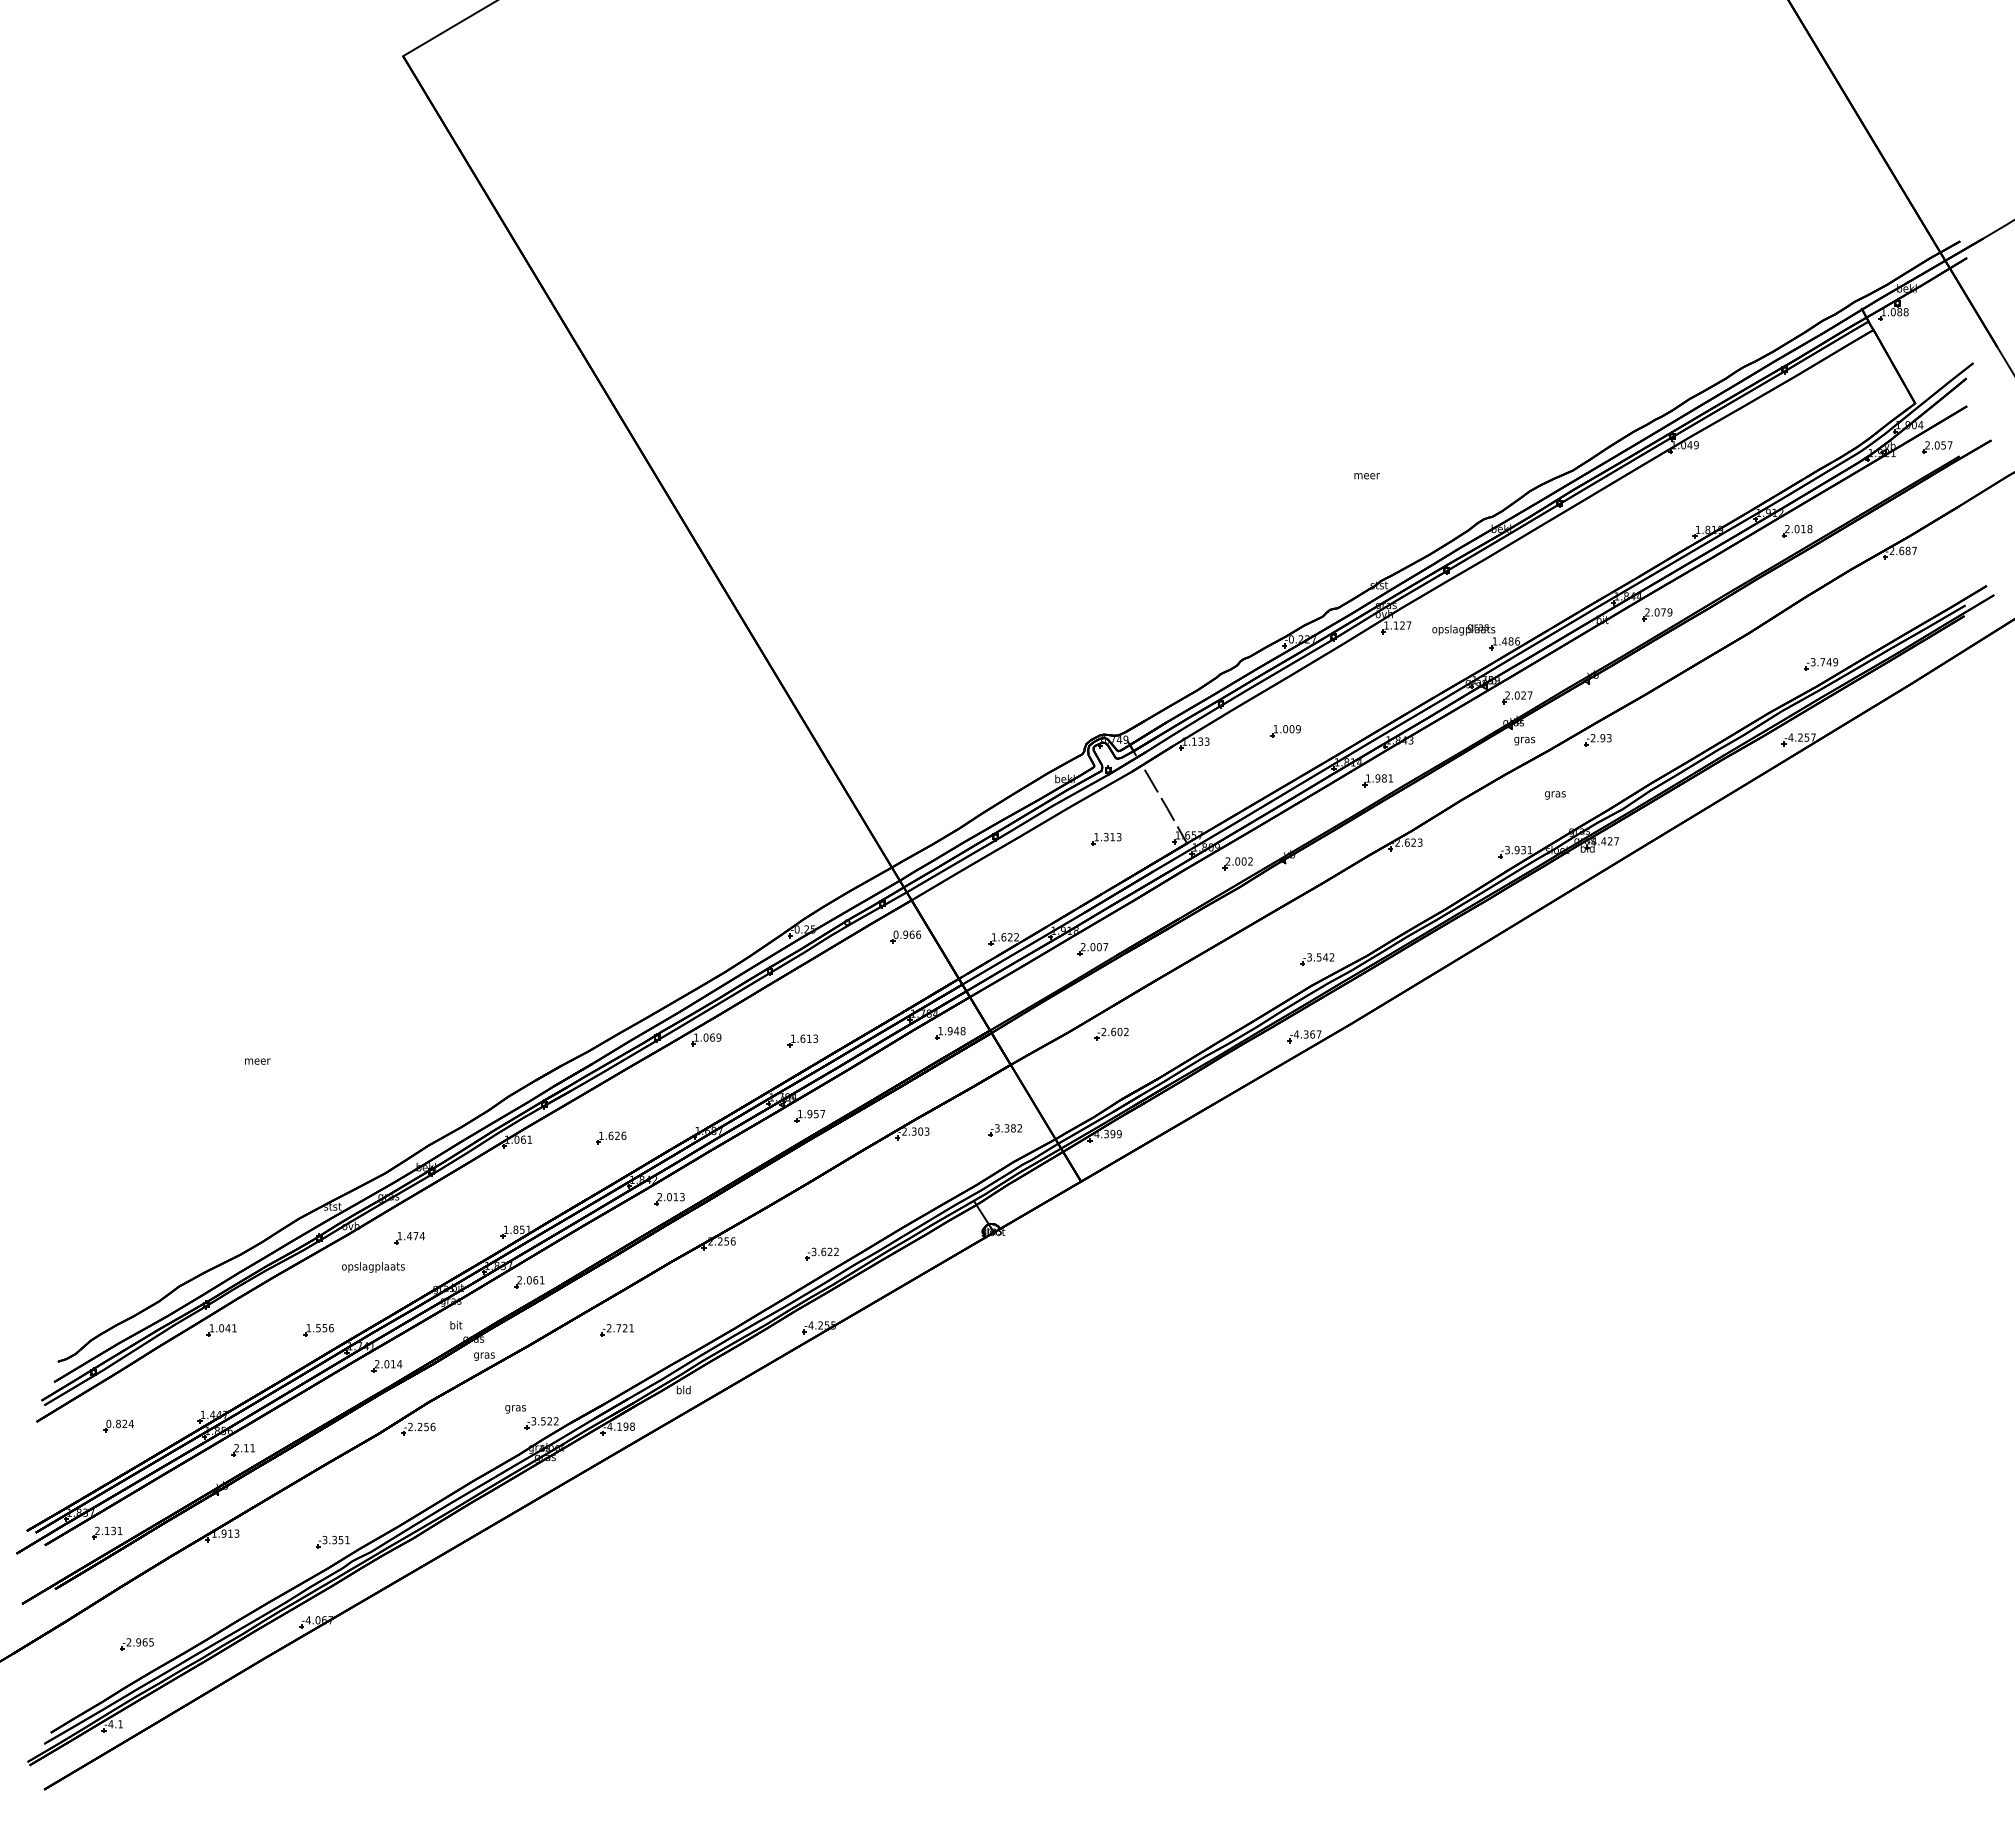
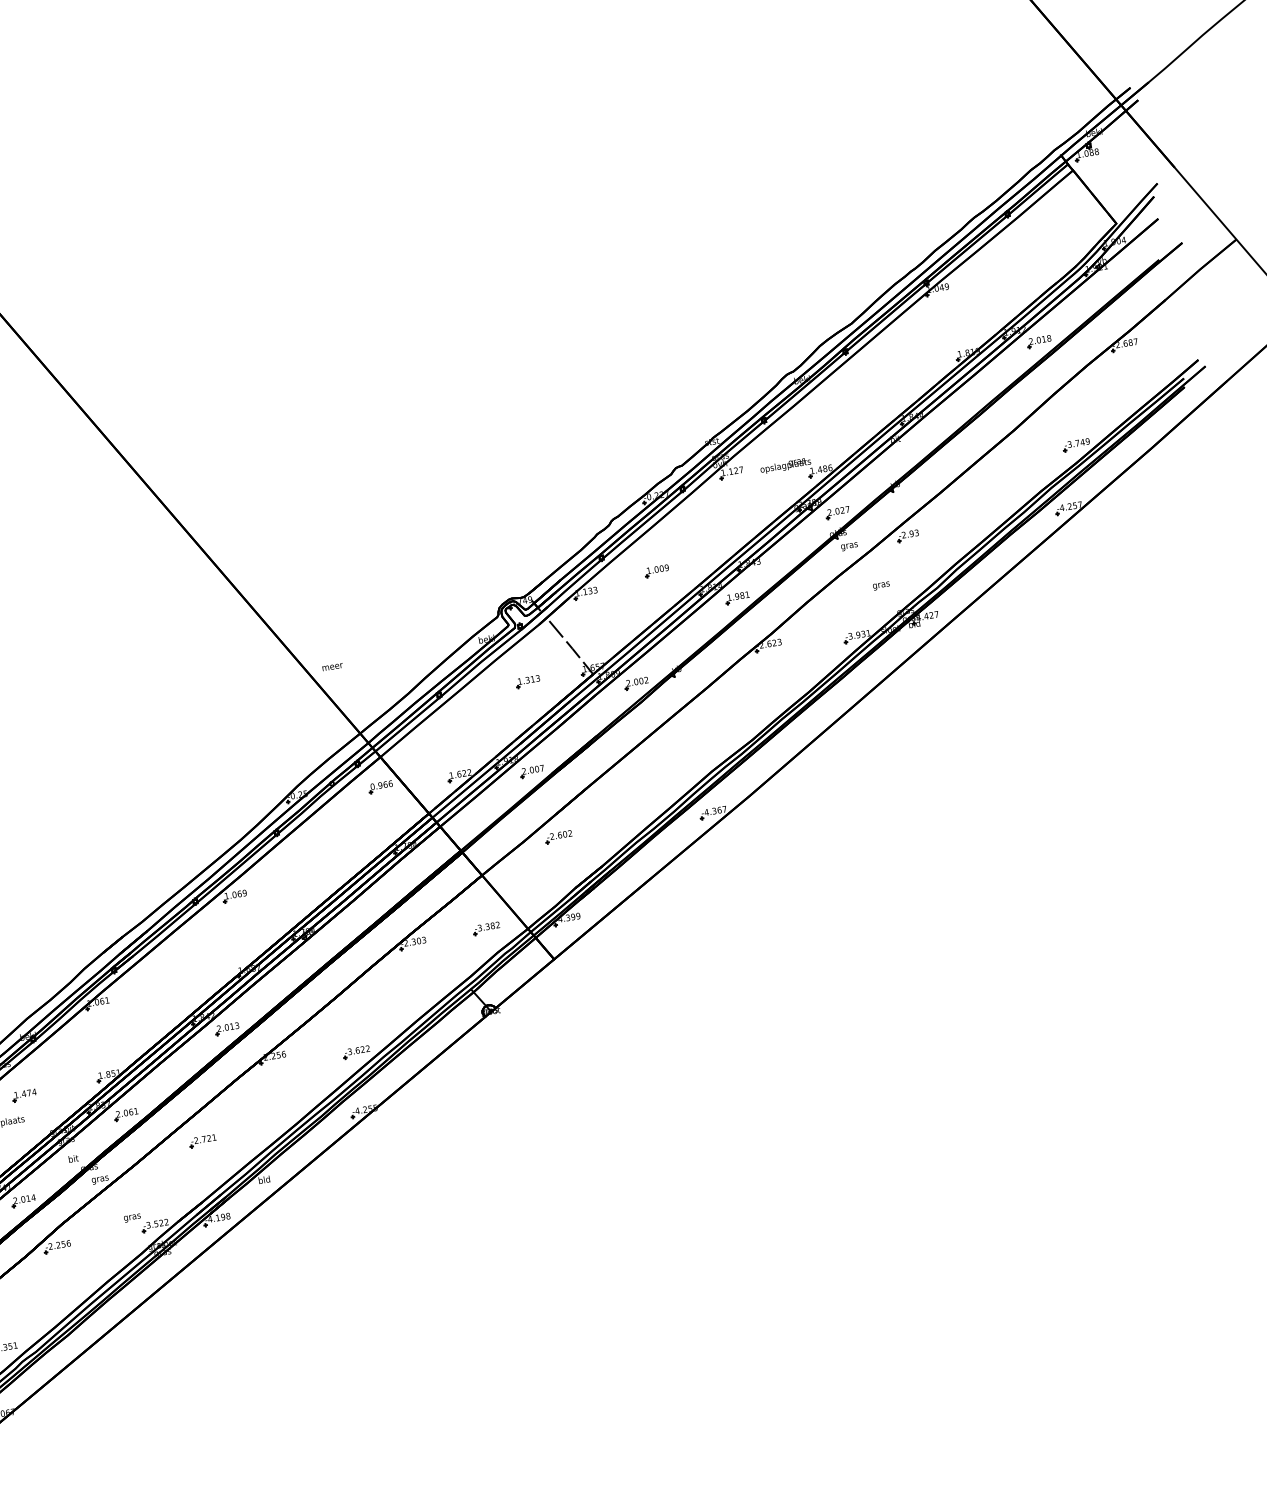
part: (1937, 447) -> (1140, 255), removed
text: (1366, 476) -> (332, 667), moved
part: (1657, 614) -> (938, 427), removed
part: (1317, 959) -> (713, 749), removed
part: (950, 1033) -> (429, 858), removed
part: (802, 1040) -> (312, 884), removed
part: (809, 1116) -> (327, 943), removed
part: (611, 1137) -> (172, 987), removed

